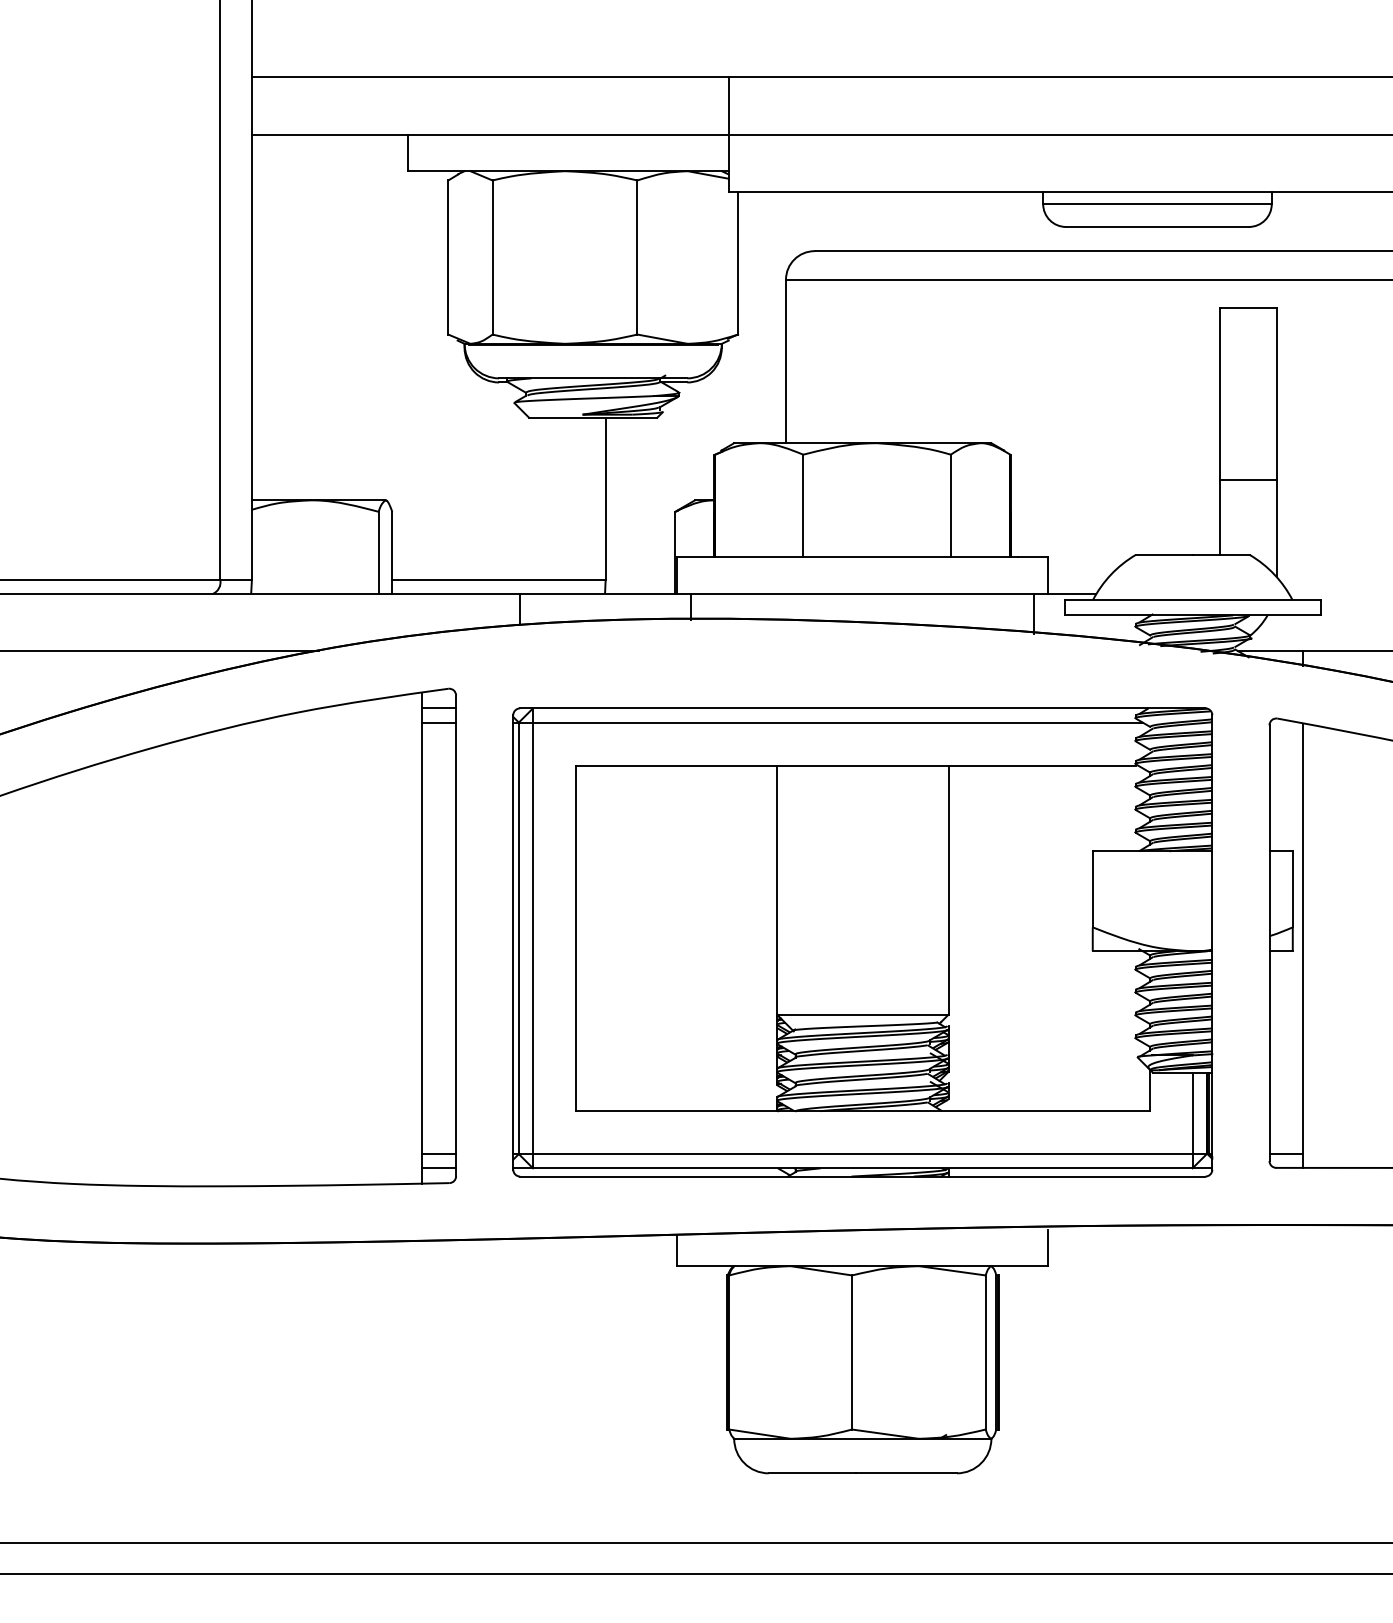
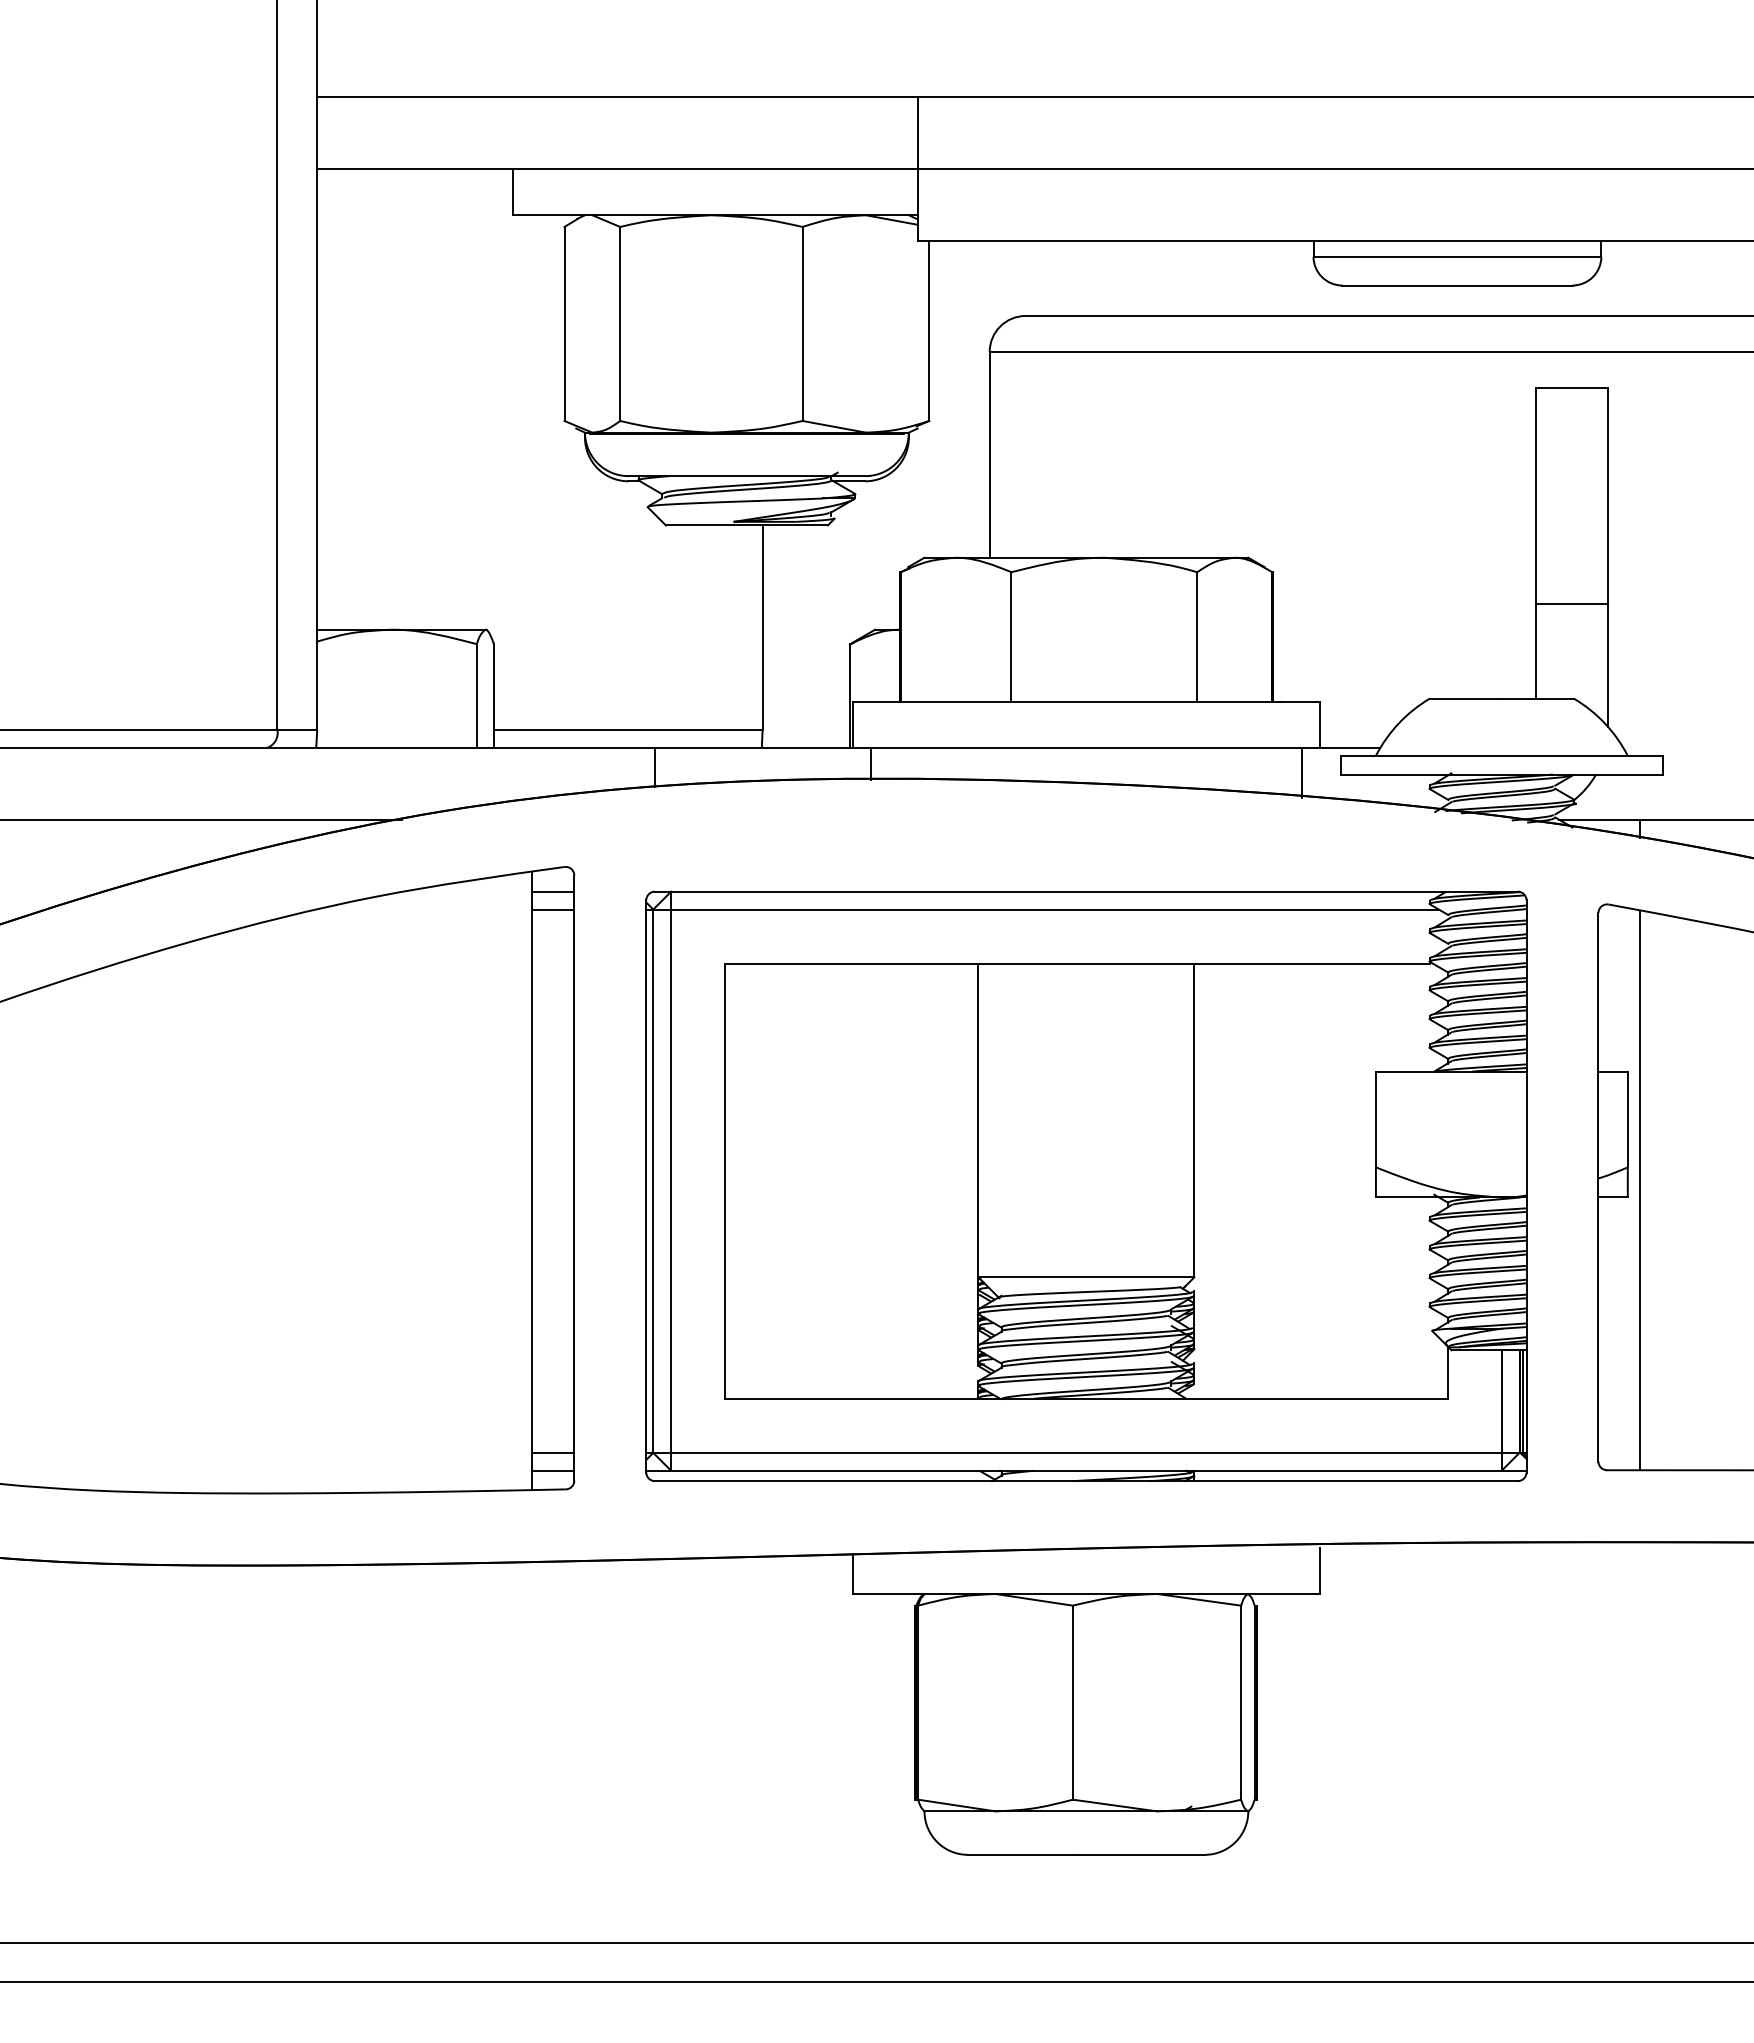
line: (1286, 1153) -> (1619, 1452), removed

